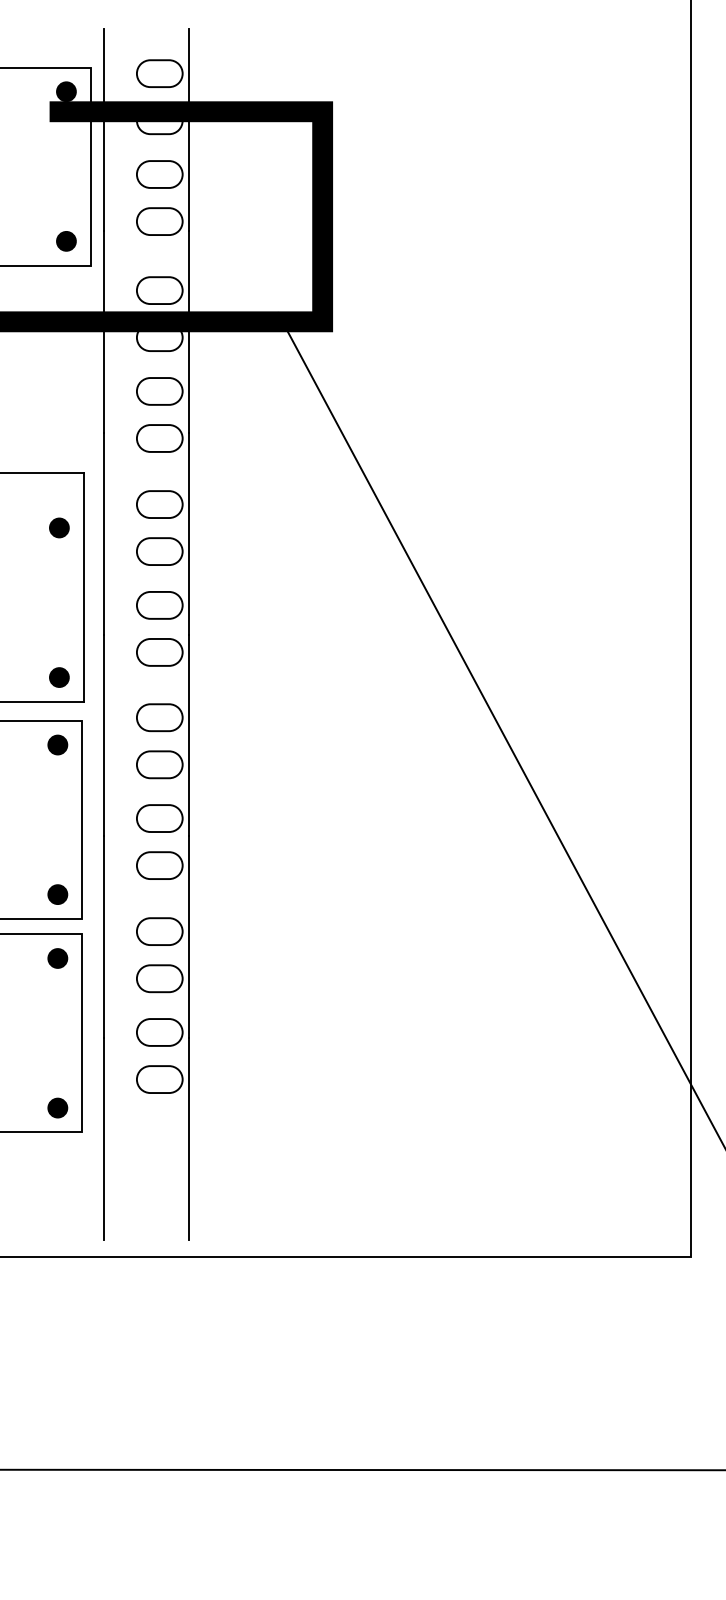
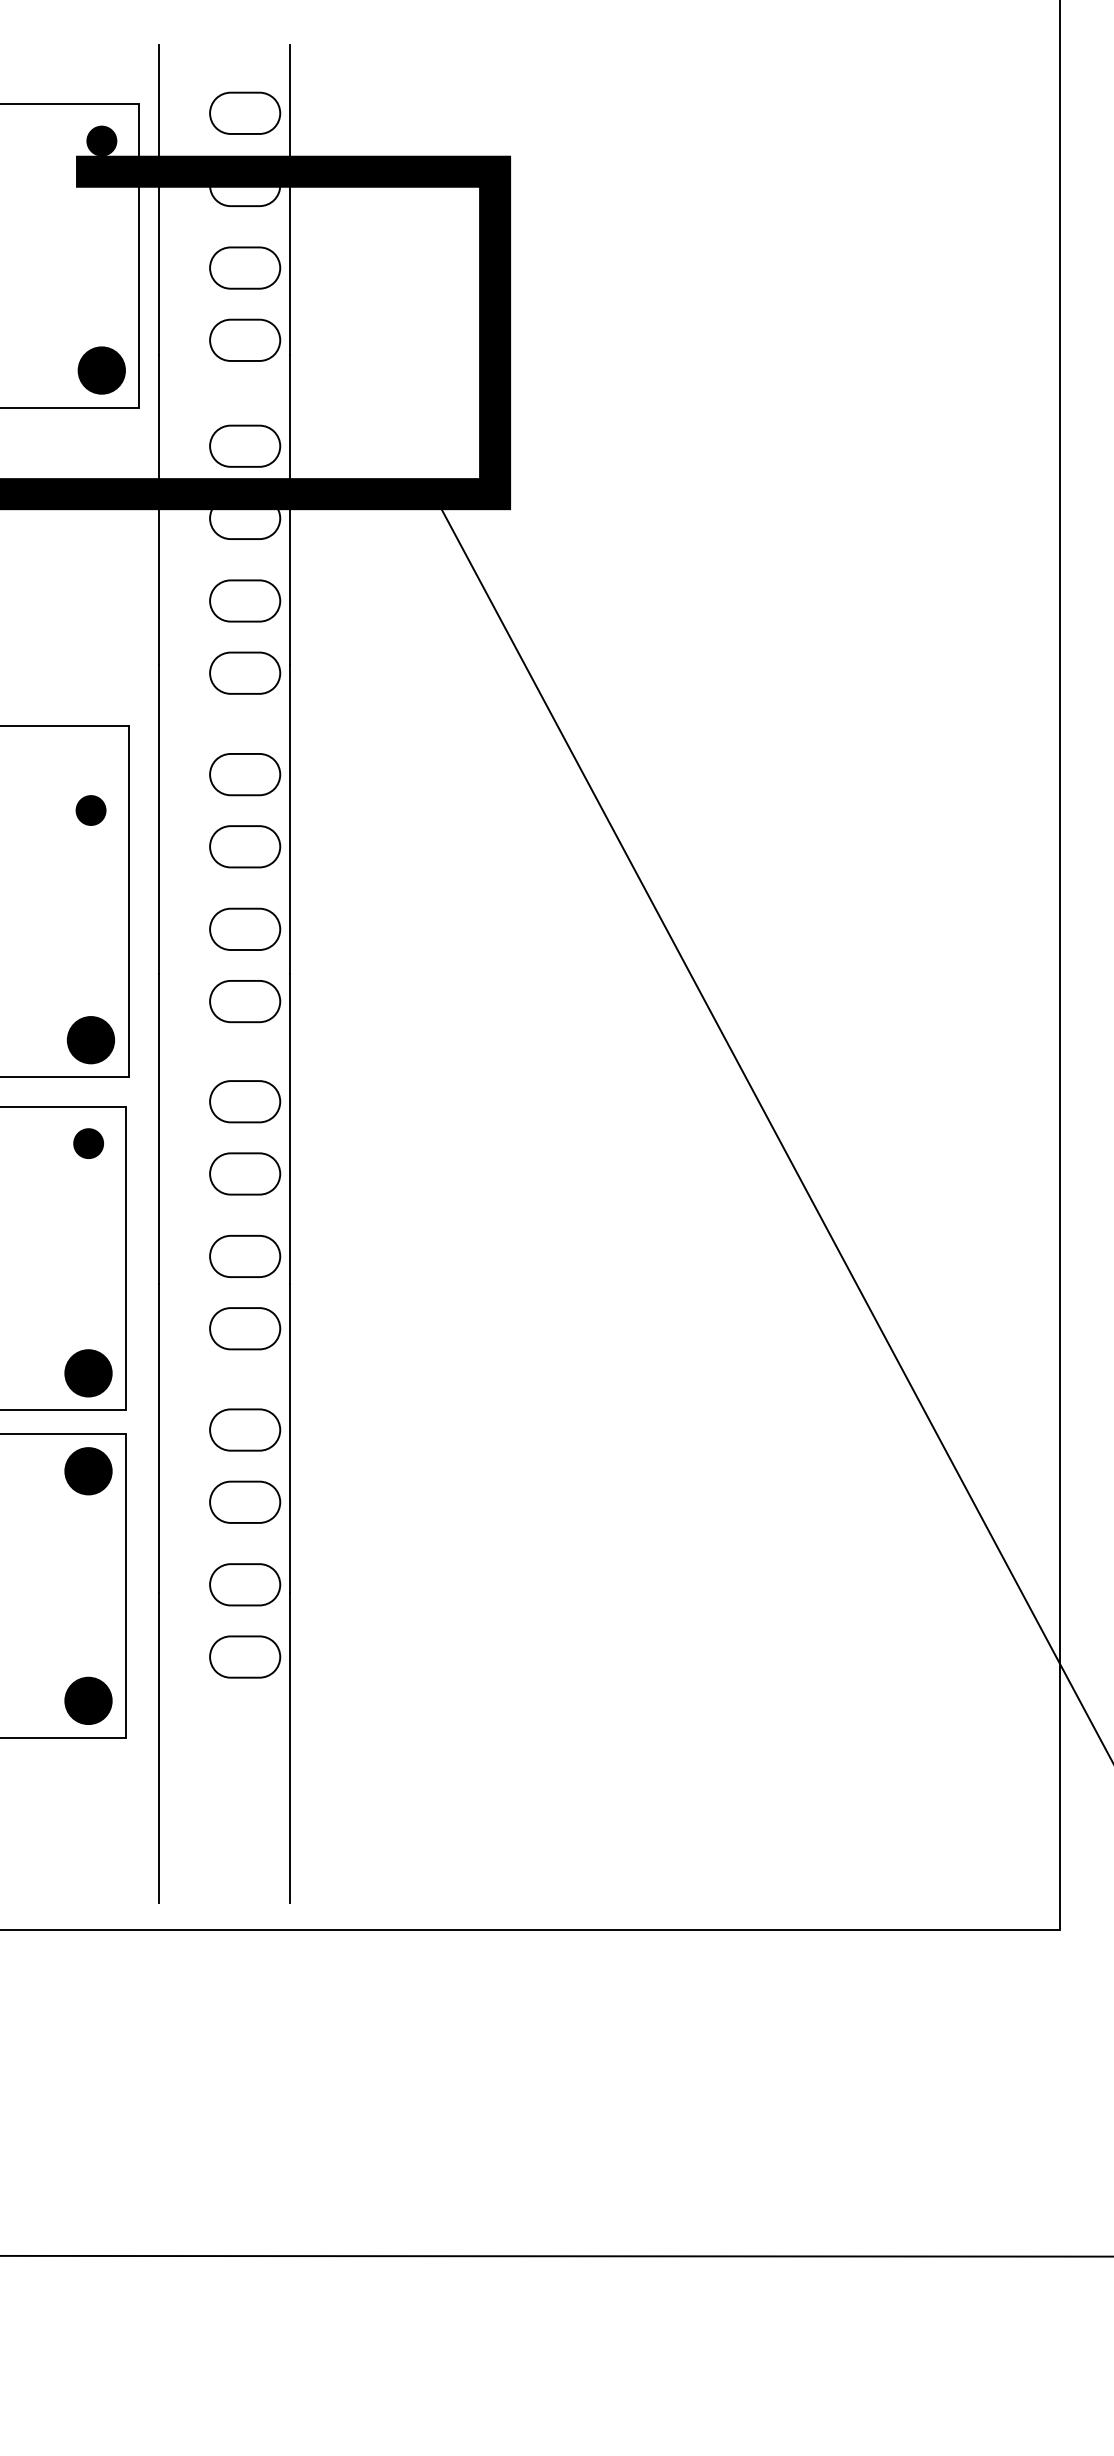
part: (66, 241) -> (101, 370), size x1.6
part: (59, 677) -> (91, 1039), size x1.6
part: (57, 894) -> (88, 1373), size x1.6
part: (57, 958) -> (88, 1471), size x1.6
part: (57, 1107) -> (88, 1699), size x1.6

